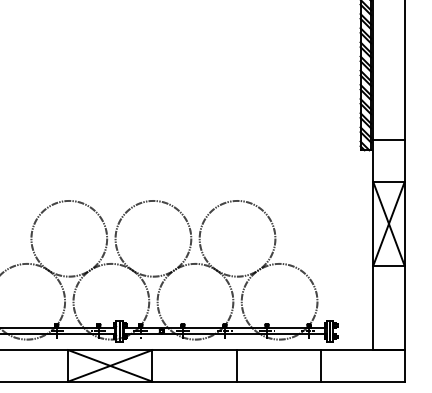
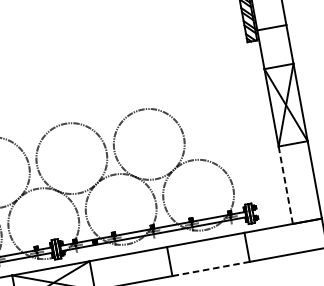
line: (373, 307) -> (285, 184), solid -> dashed
line: (278, 381) -> (211, 268), solid -> dashed

